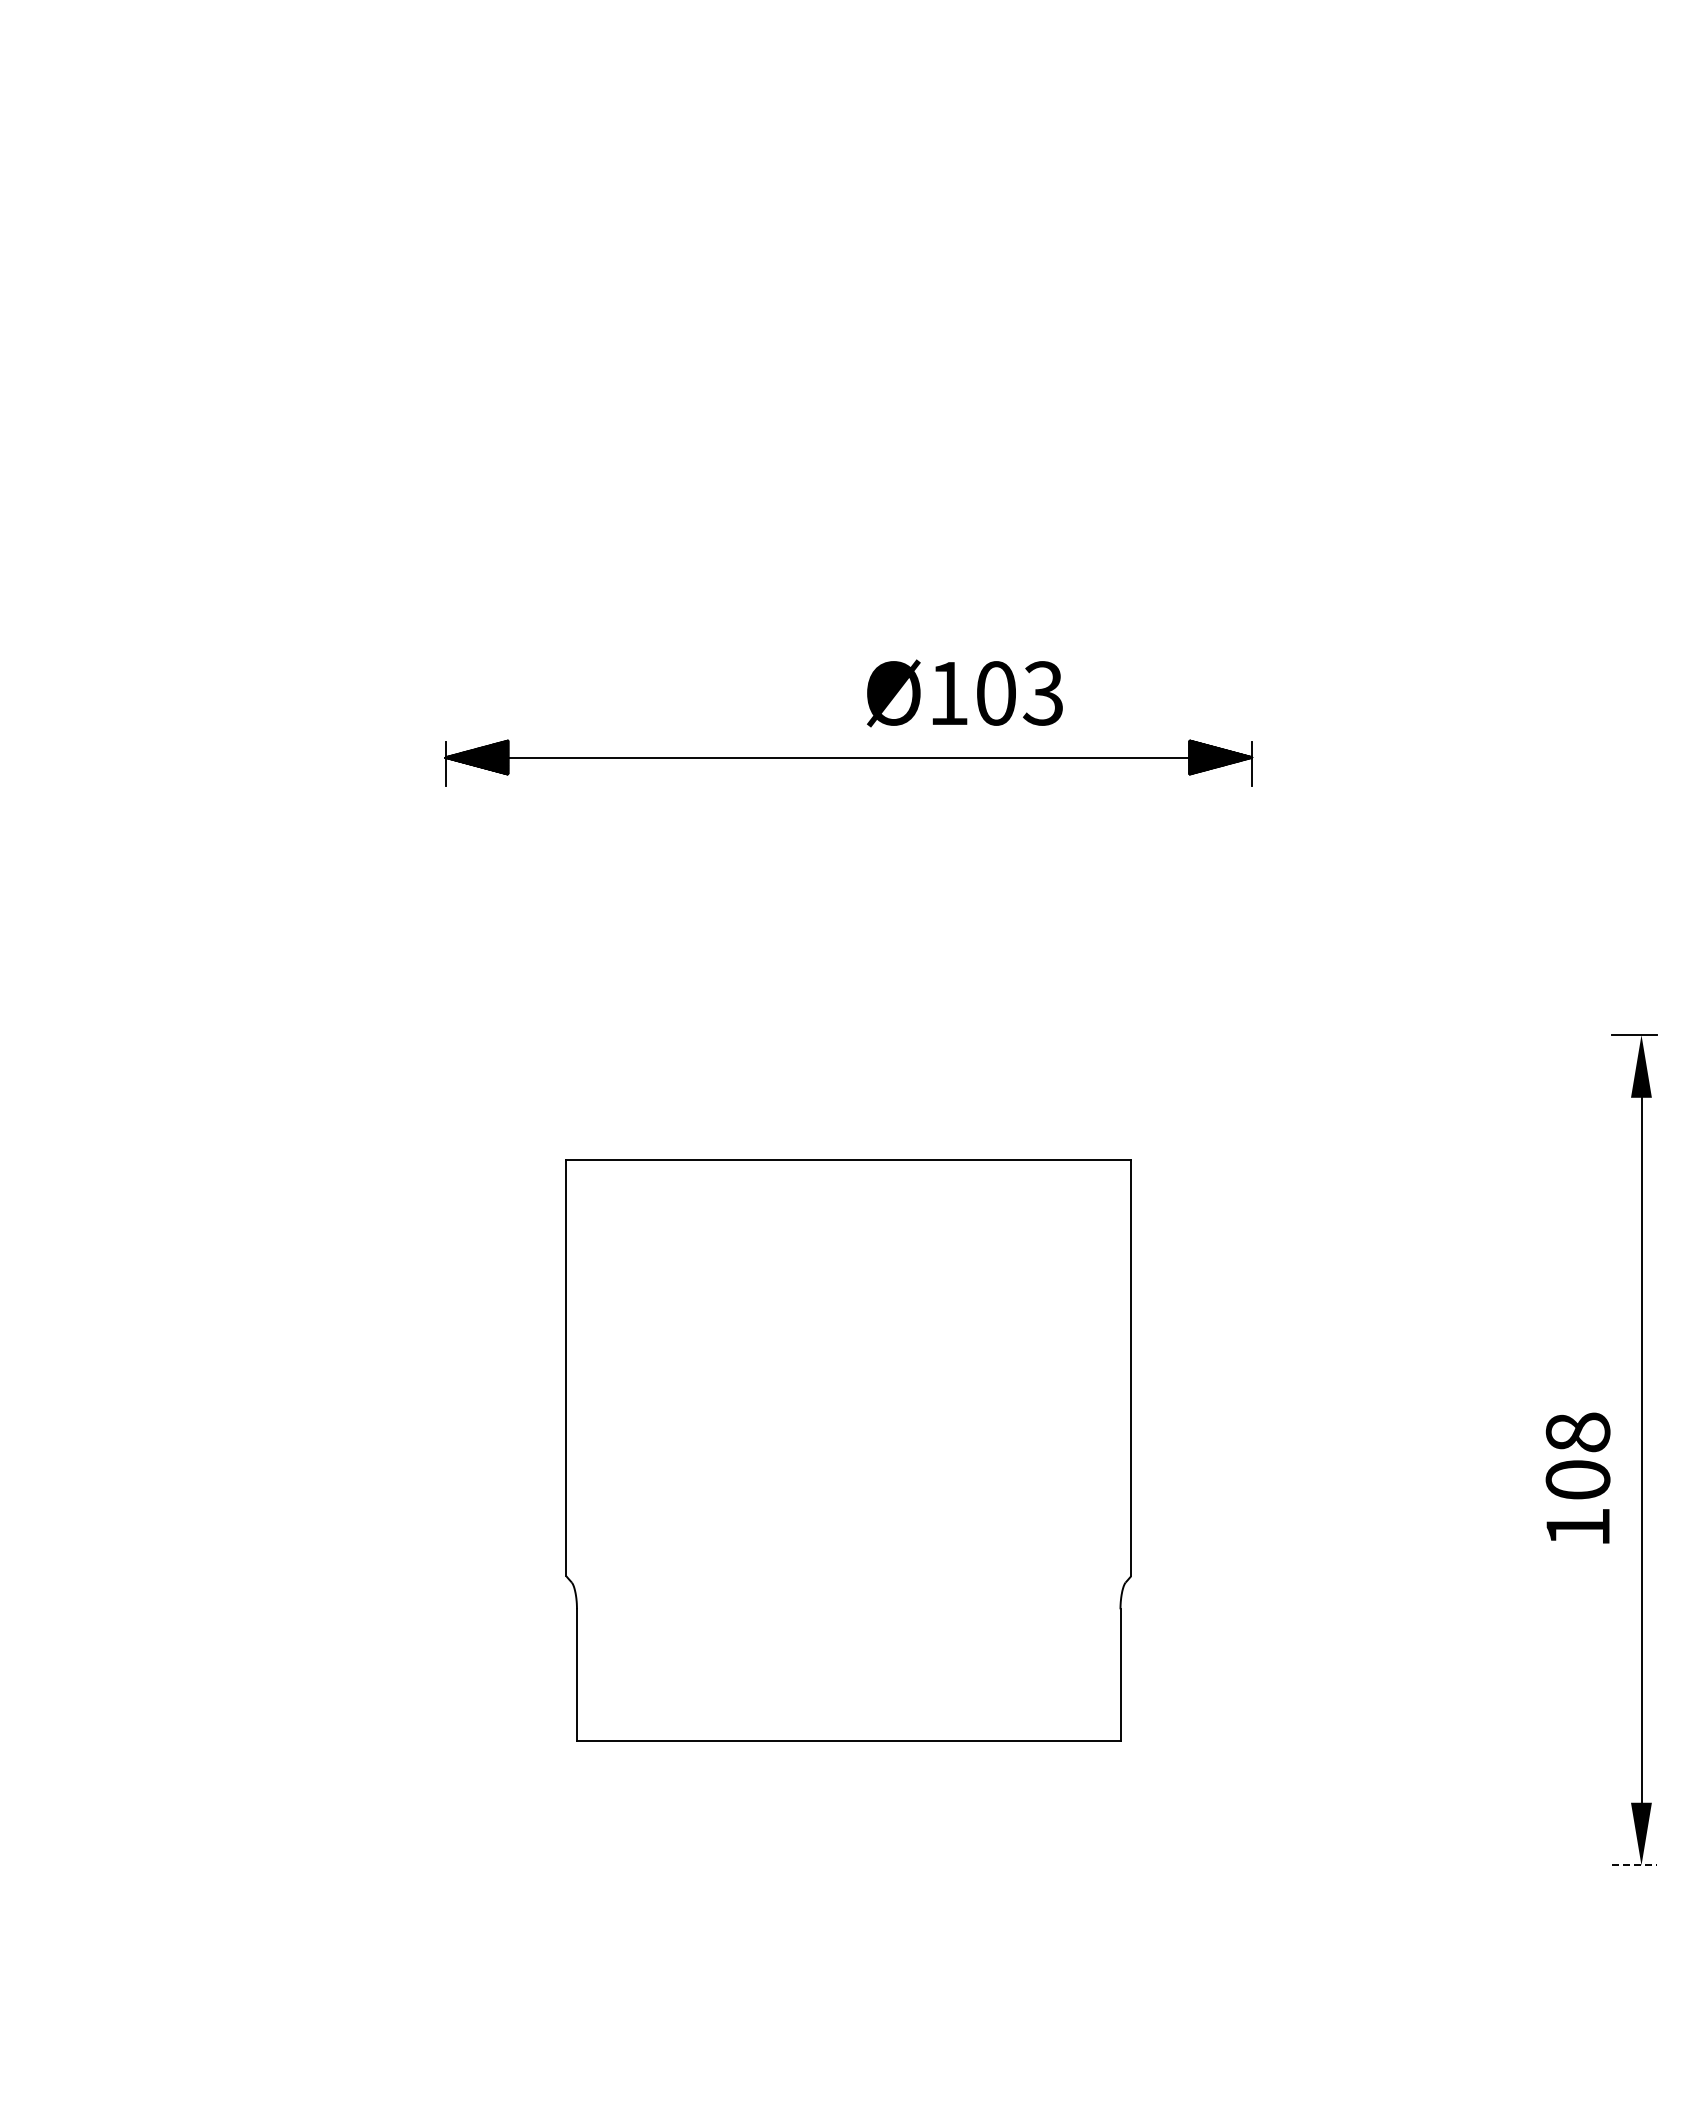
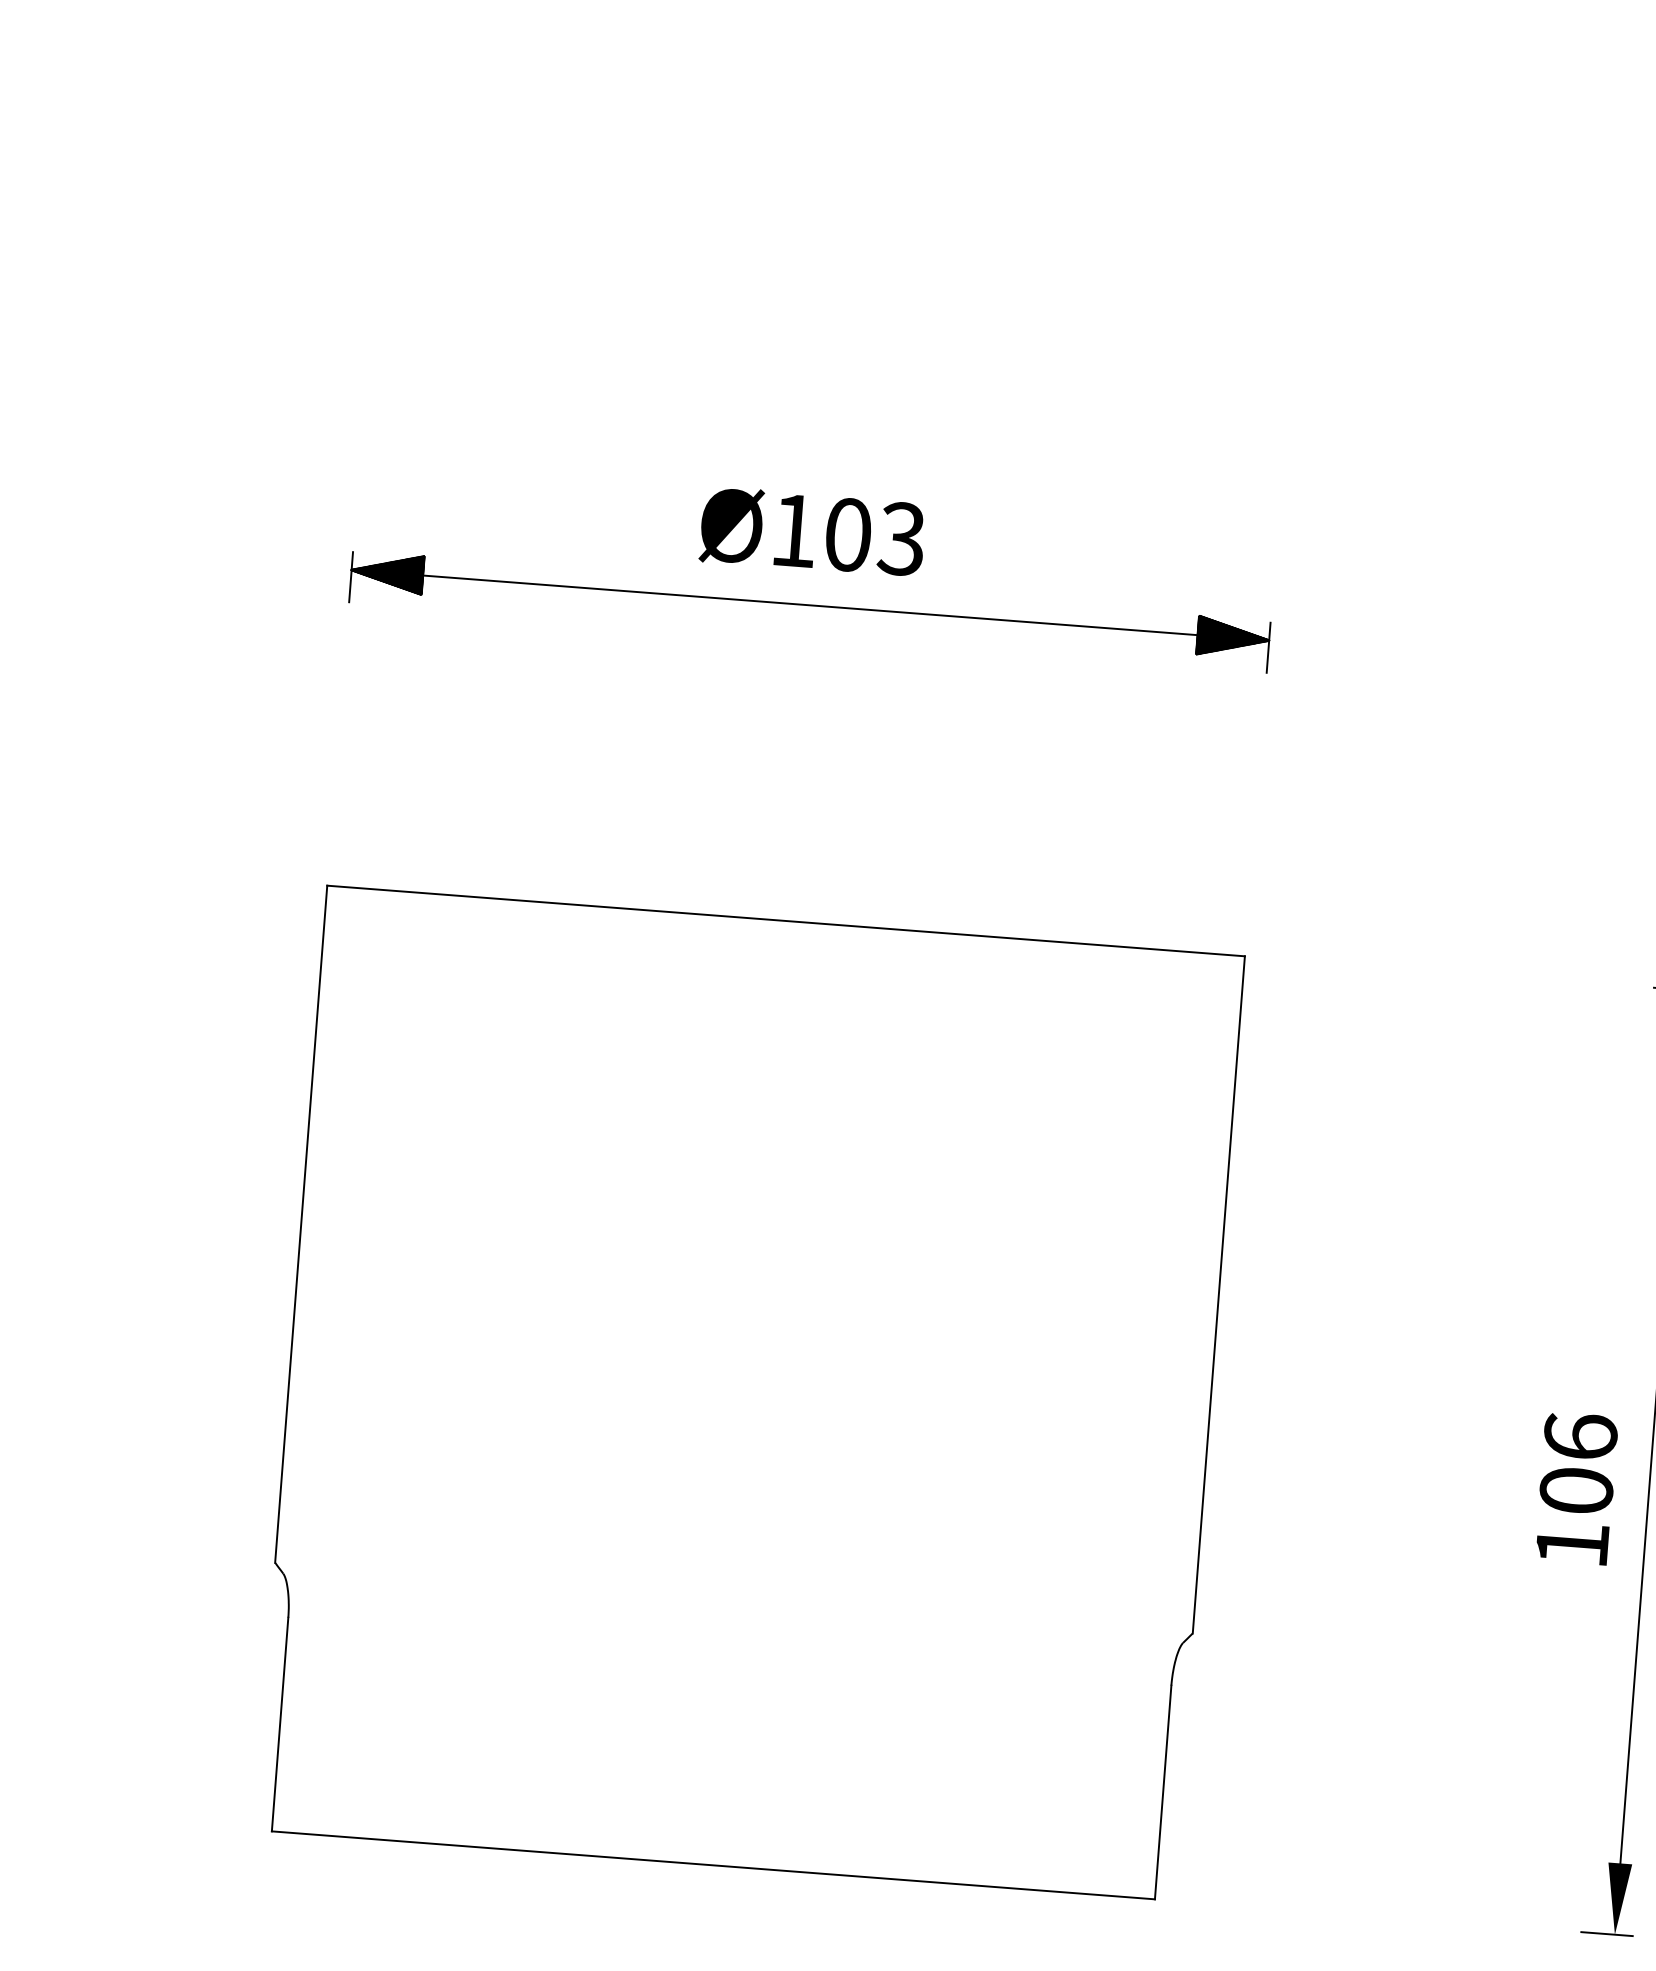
text: (964, 693) -> (812, 532), moved
text: (1577, 1432) -> (1580, 1436), 108 -> 106
part: (848, 1449) -> (749, 1392), size x1.43
line: (1634, 1865) -> (1606, 1934), dashed -> solid

